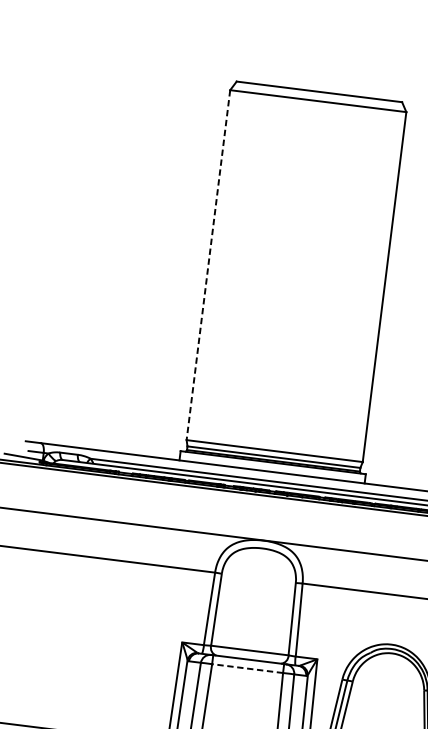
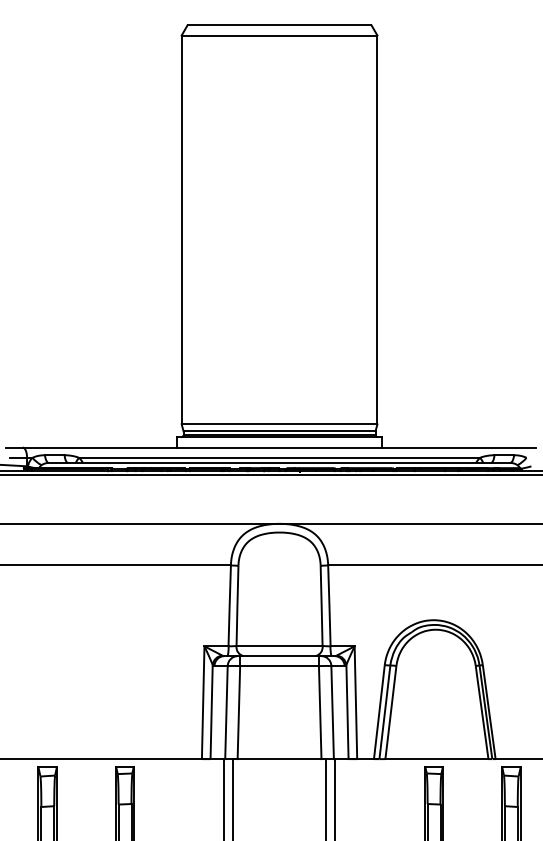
line: (208, 265) -> (181, 230), dashed -> solid
line: (247, 669) -> (279, 666), dashed -> solid

